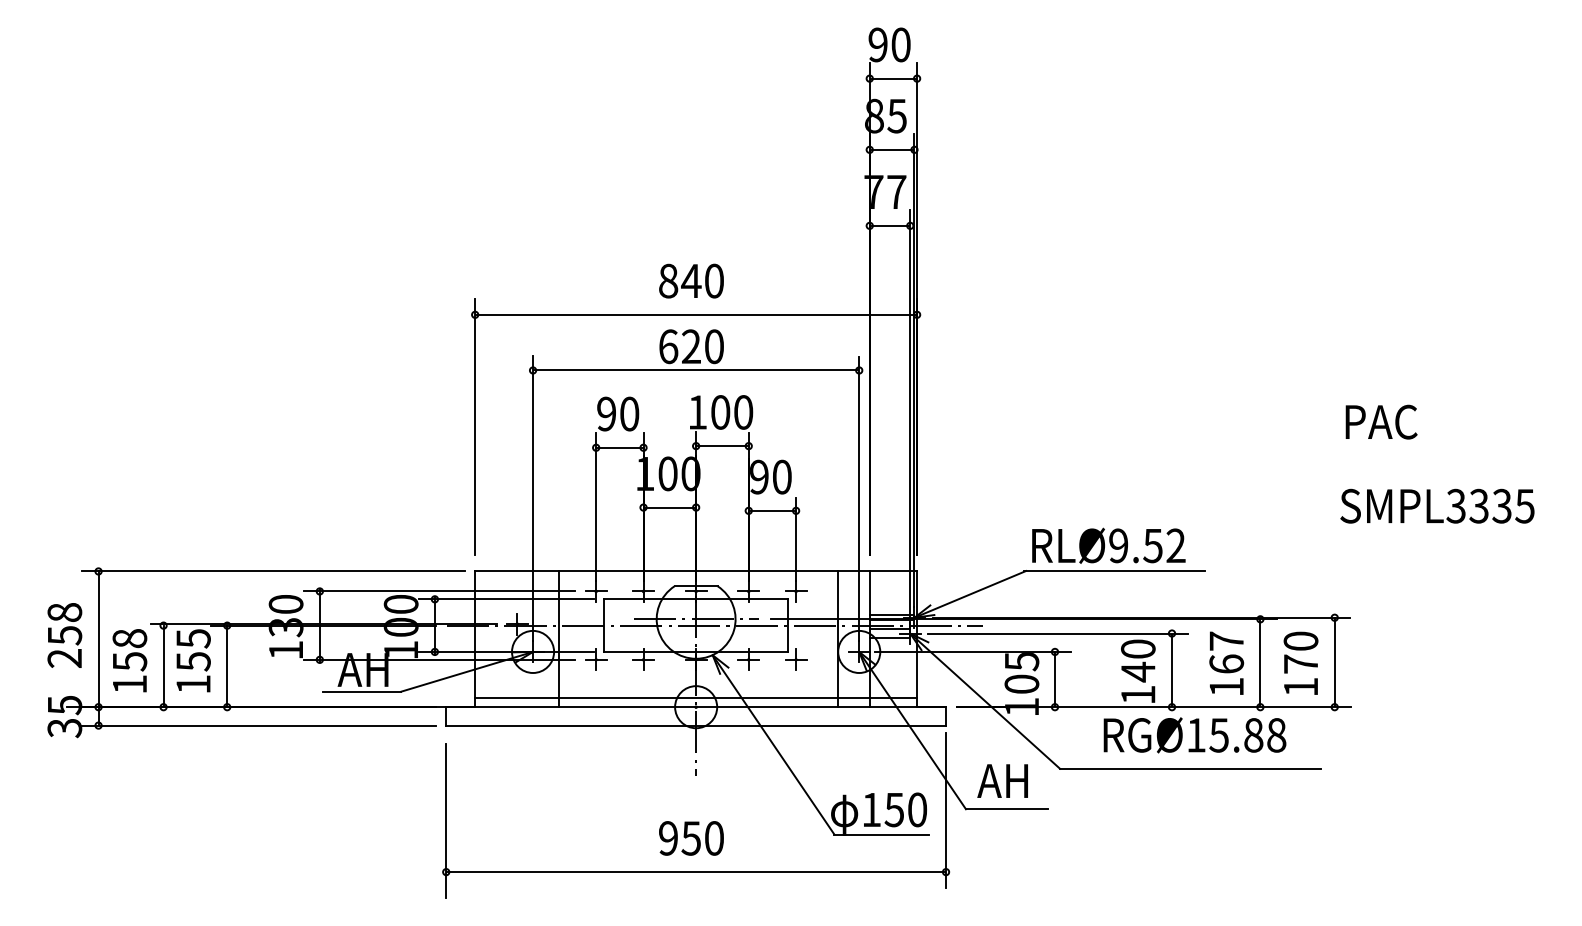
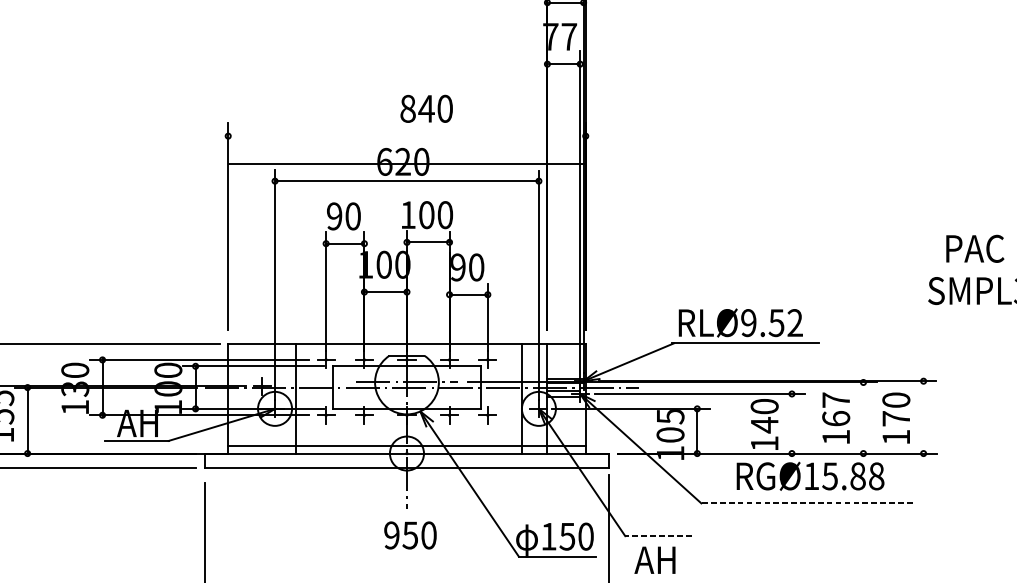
text: (691, 280) -> (426, 108), moved
line: (696, 314) -> (407, 164), moved
text: (1381, 421) -> (975, 248), moved
line: (1334, 661) -> (923, 416), removed
line: (1260, 662) -> (863, 417), removed
line: (1172, 670) -> (792, 423), removed
line: (1190, 768) -> (806, 503), solid -> dashed
text: (1002, 780) -> (654, 559), moved
line: (1006, 809) -> (658, 536), solid -> dashed
text: (691, 838) -> (410, 535), moved

